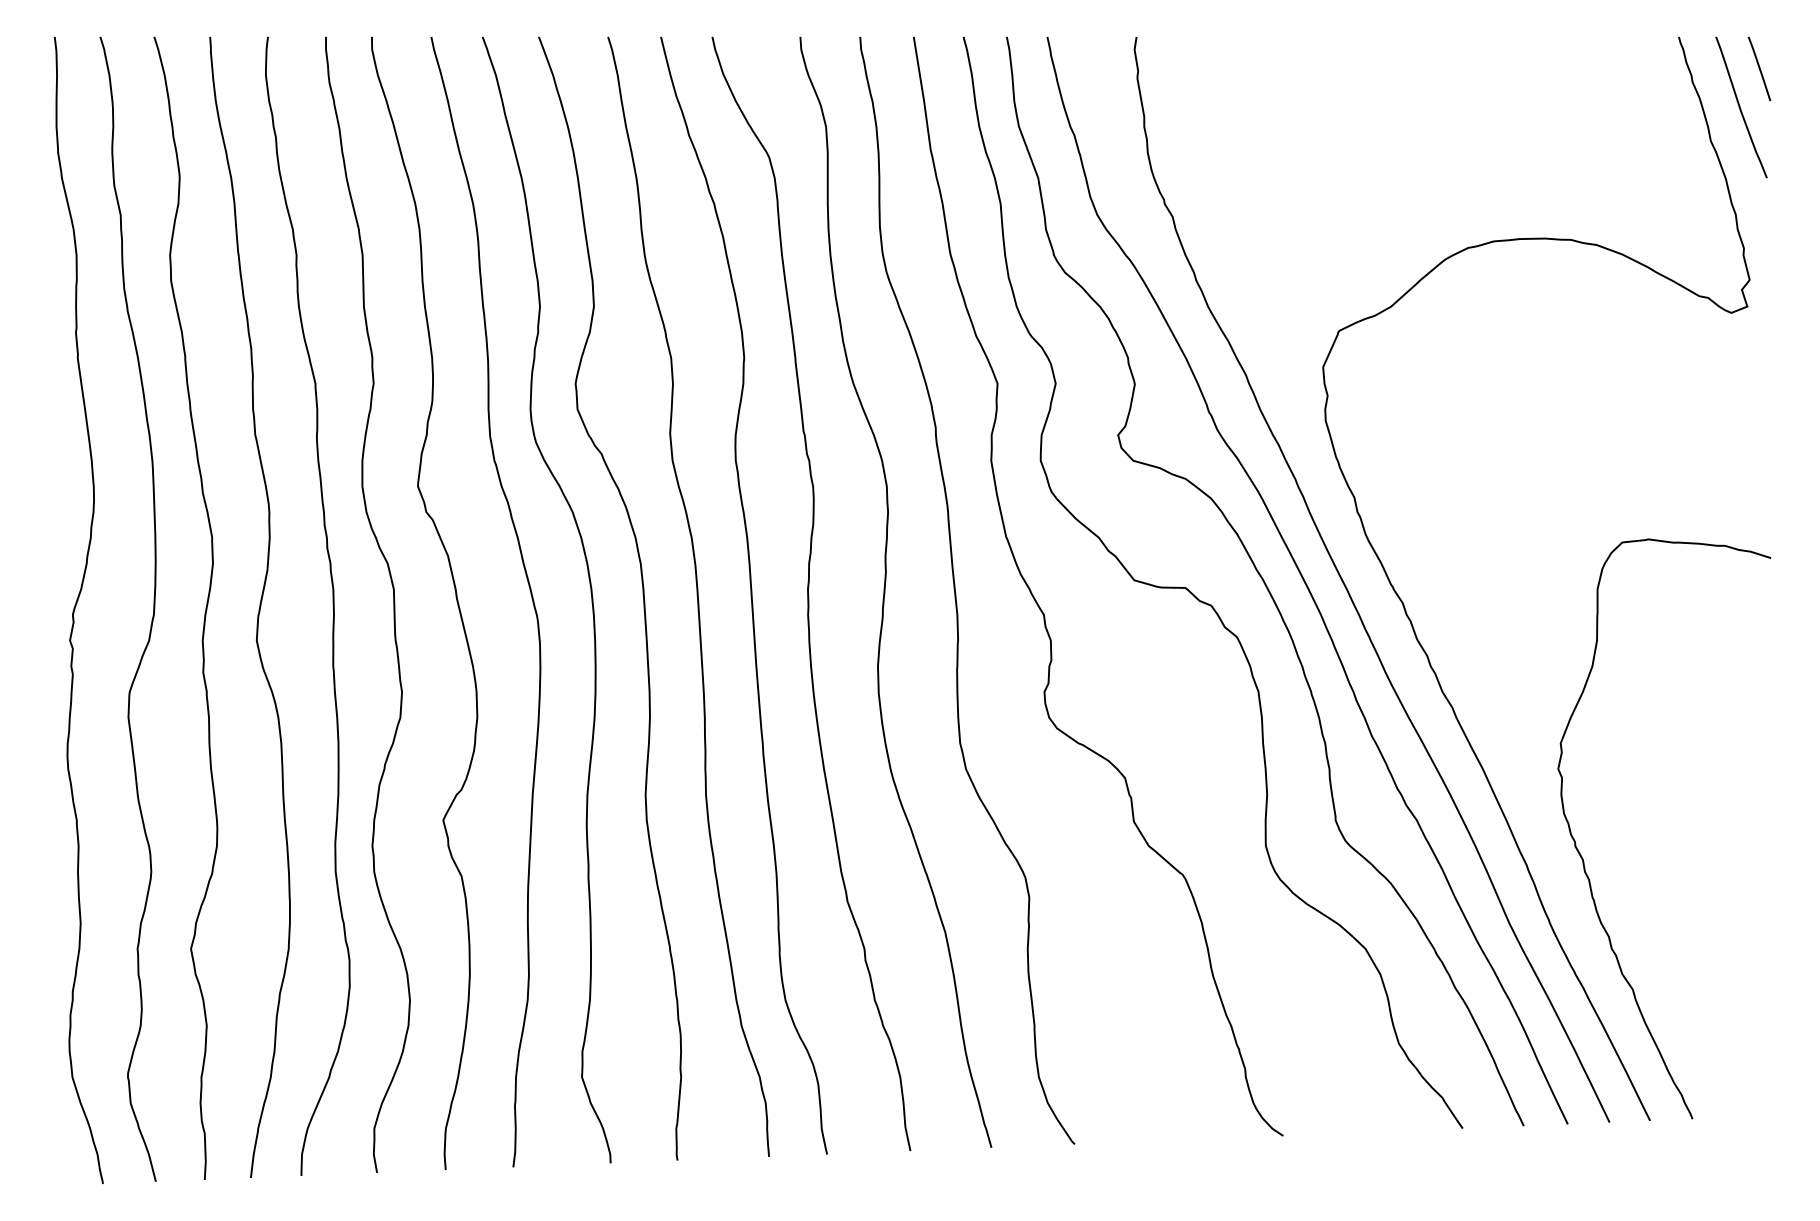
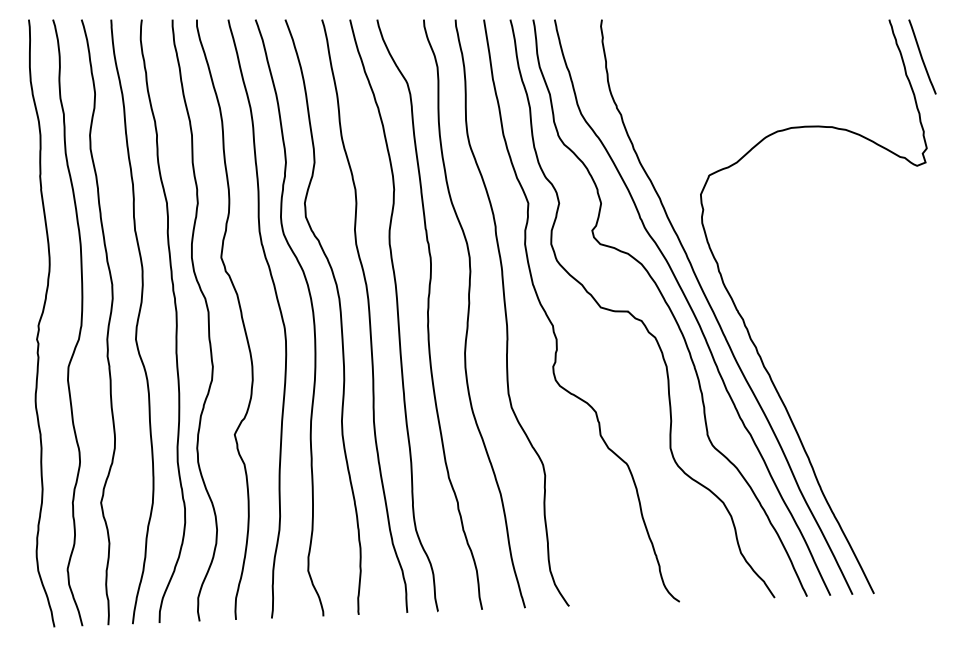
line: (1758, 68) -> (931, 36), removed
curve: (1584, 859) -> (839, 455), removed

